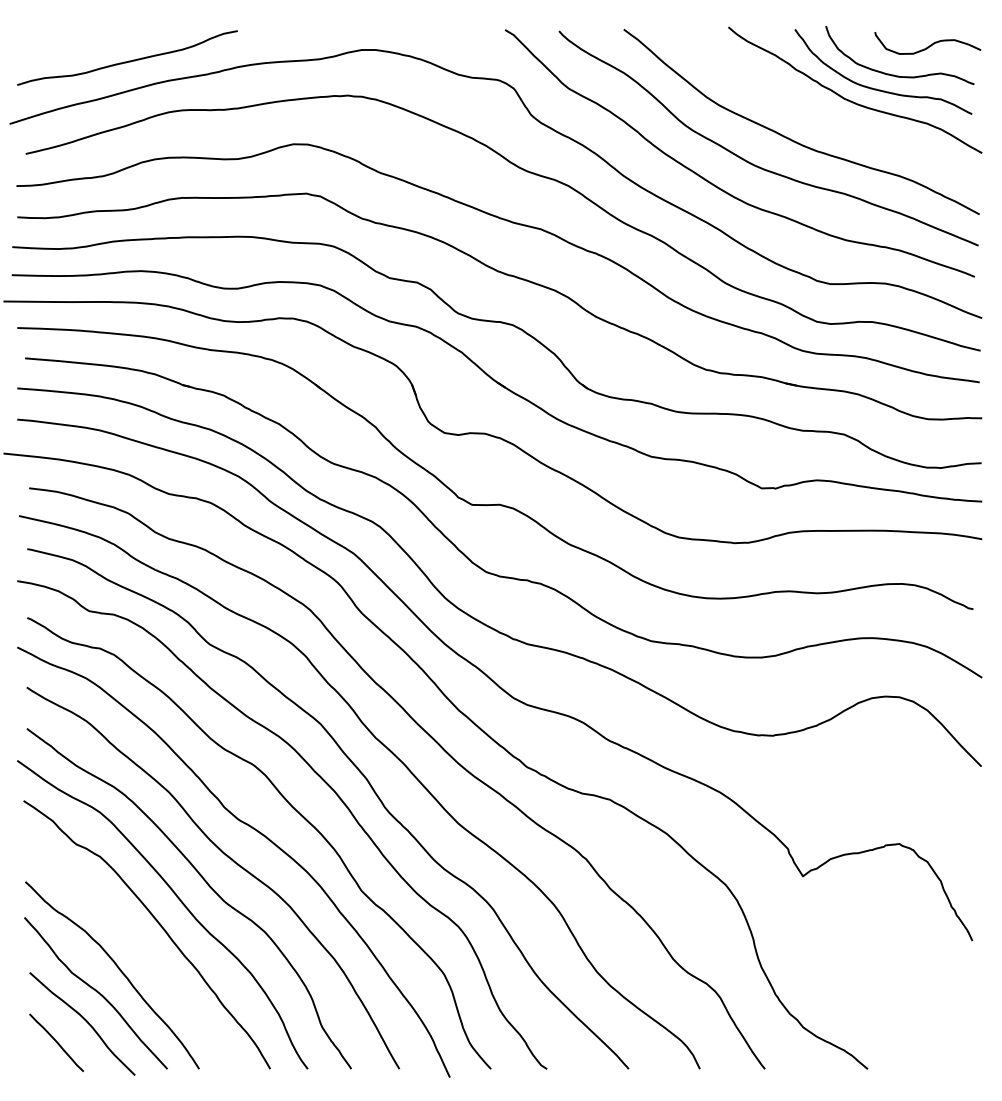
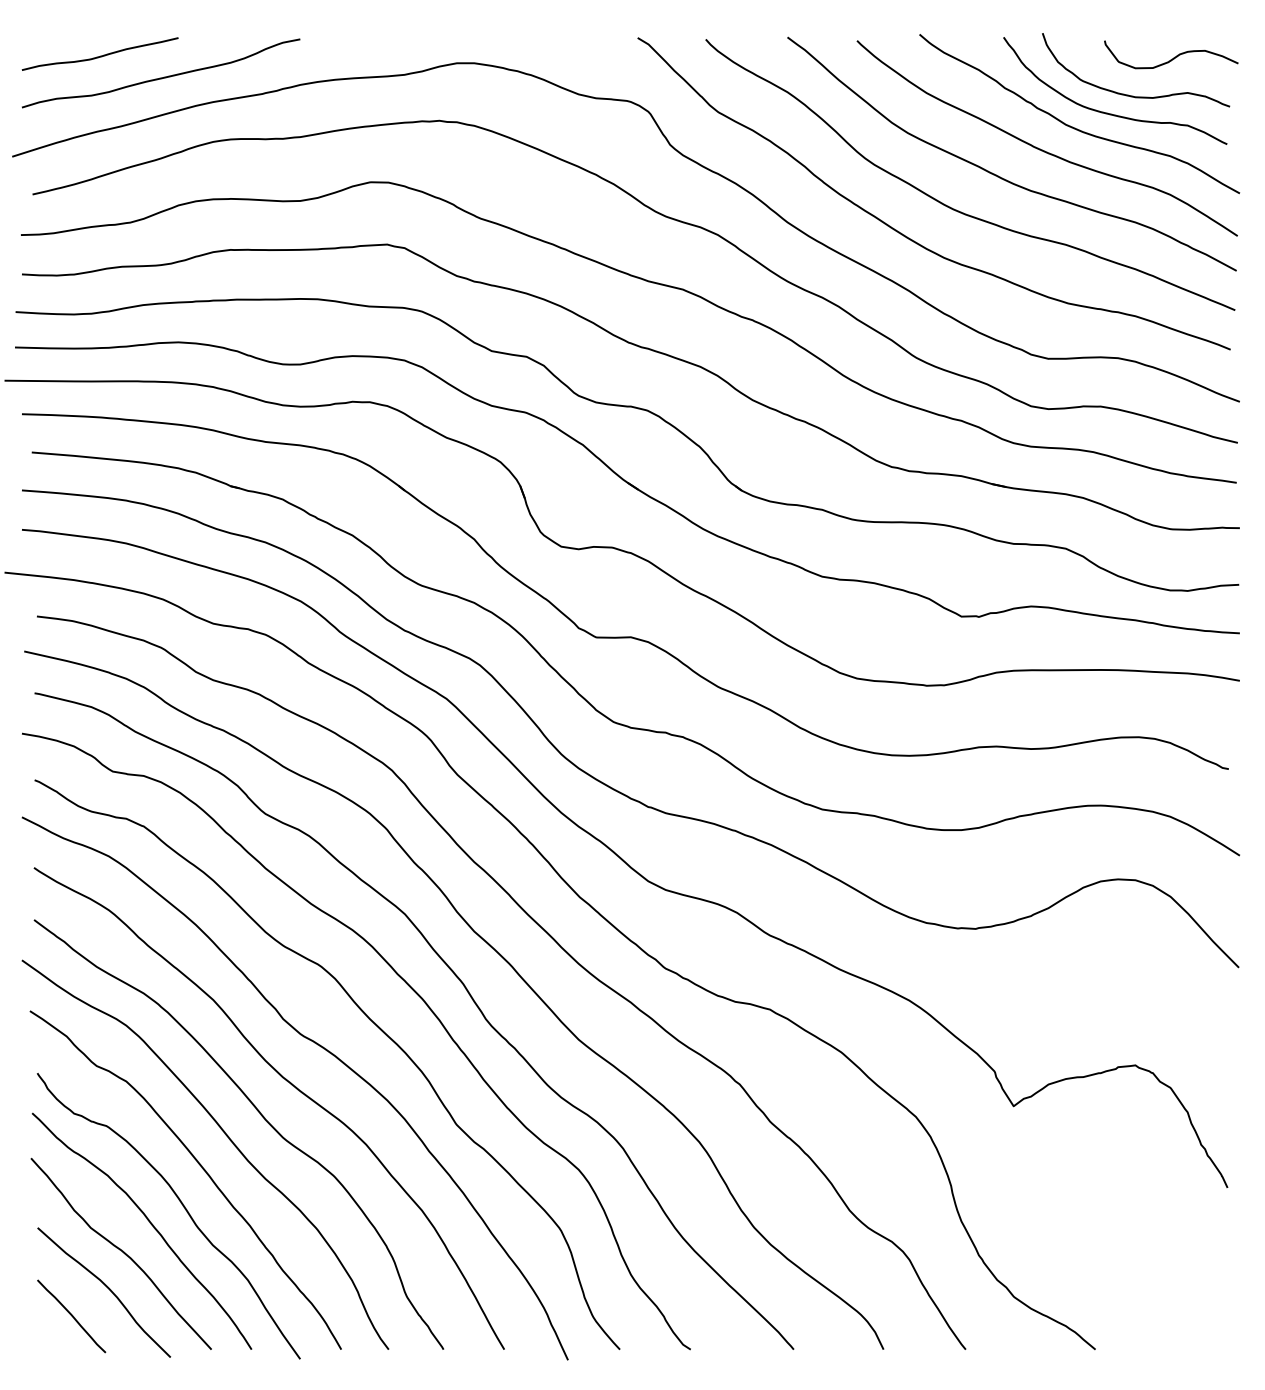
curve: (79, 43) -> (100, 55), added
curve: (824, 117) -> (1040, 148), added
curve: (143, 954) -> (181, 1204), added

